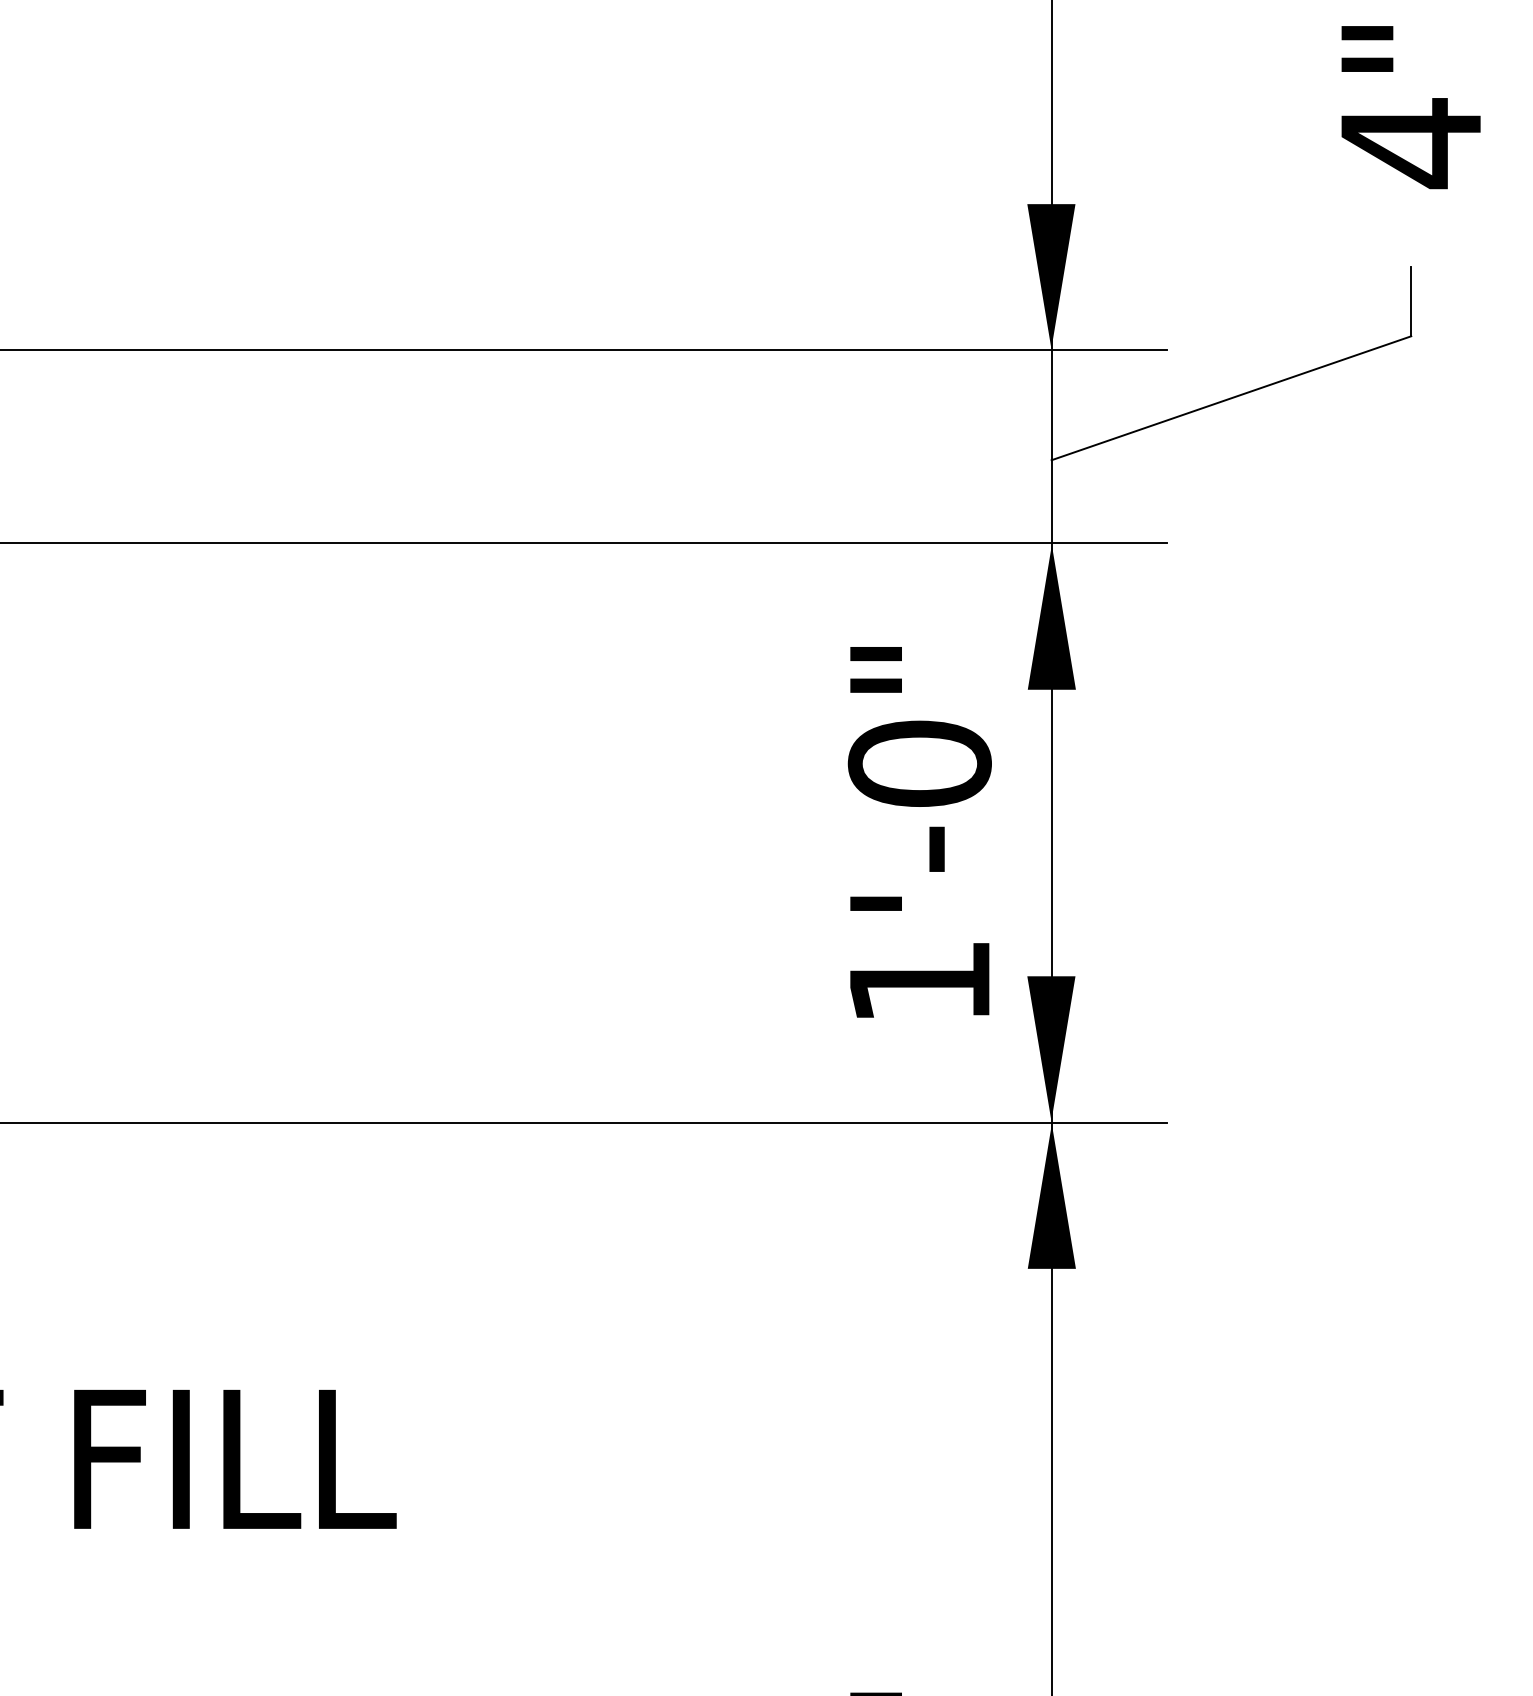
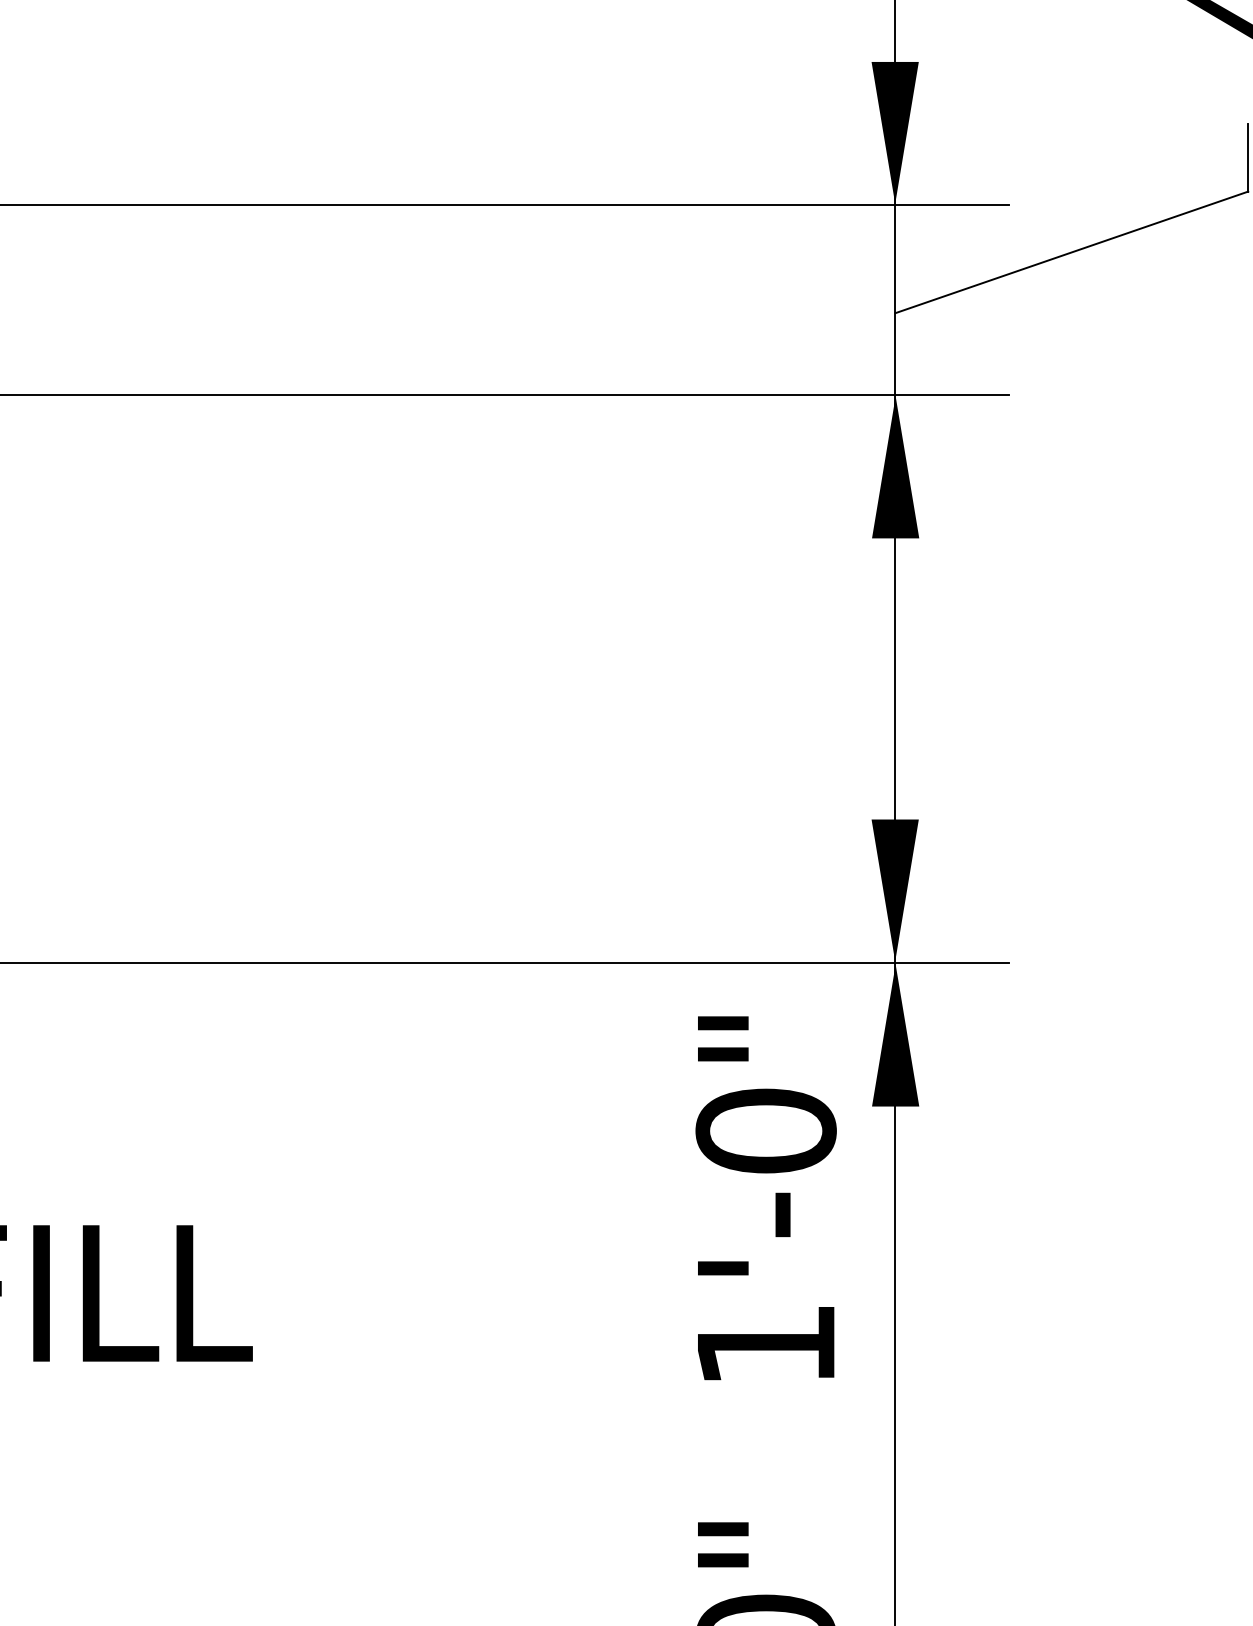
text: (919, 832) -> (765, 1198), moved

